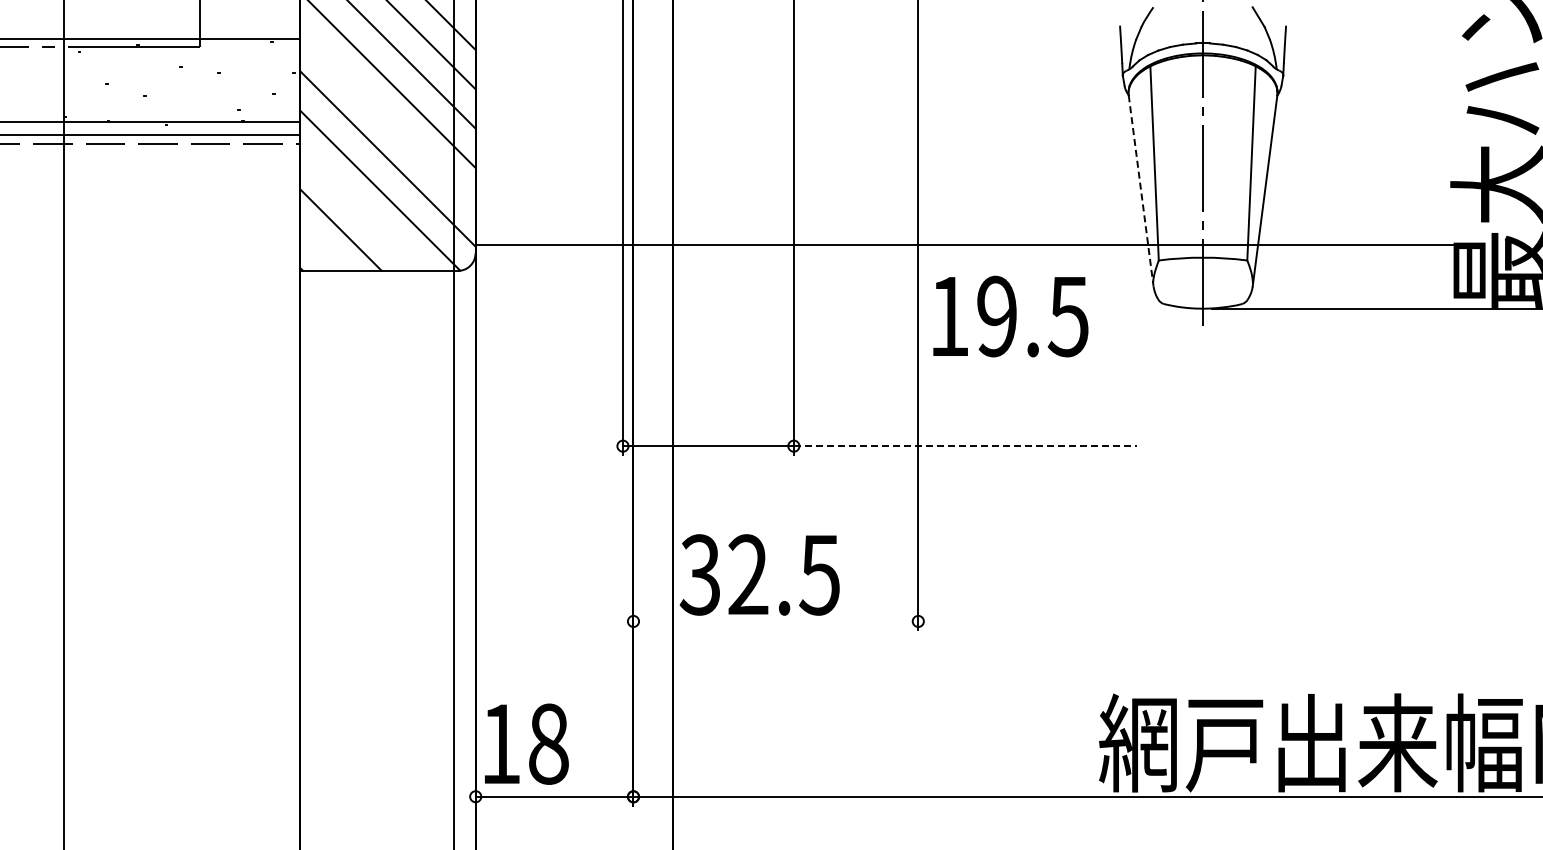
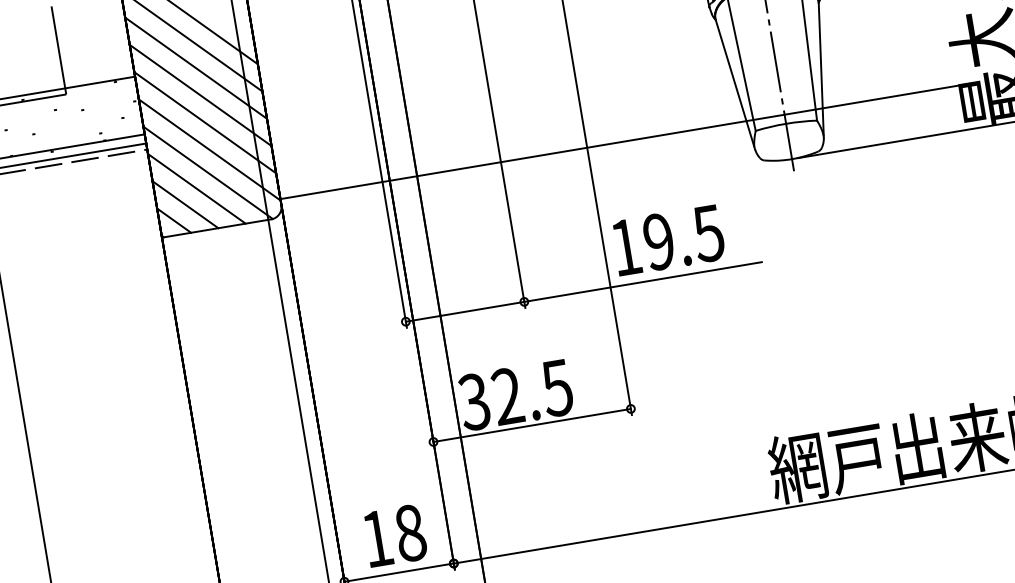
line: (387, 119) -> (204, 122), added
line: (1141, 191) -> (735, 85), dashed -> solid
line: (360, 210) -> (196, 188), added
line: (321, 249) -> (174, 220), added
text: (1010, 316) -> (668, 240), moved
line: (965, 446) -> (643, 282), dashed -> solid
line: (775, 621) -> (531, 425), added
text: (526, 743) -> (395, 535), moved

